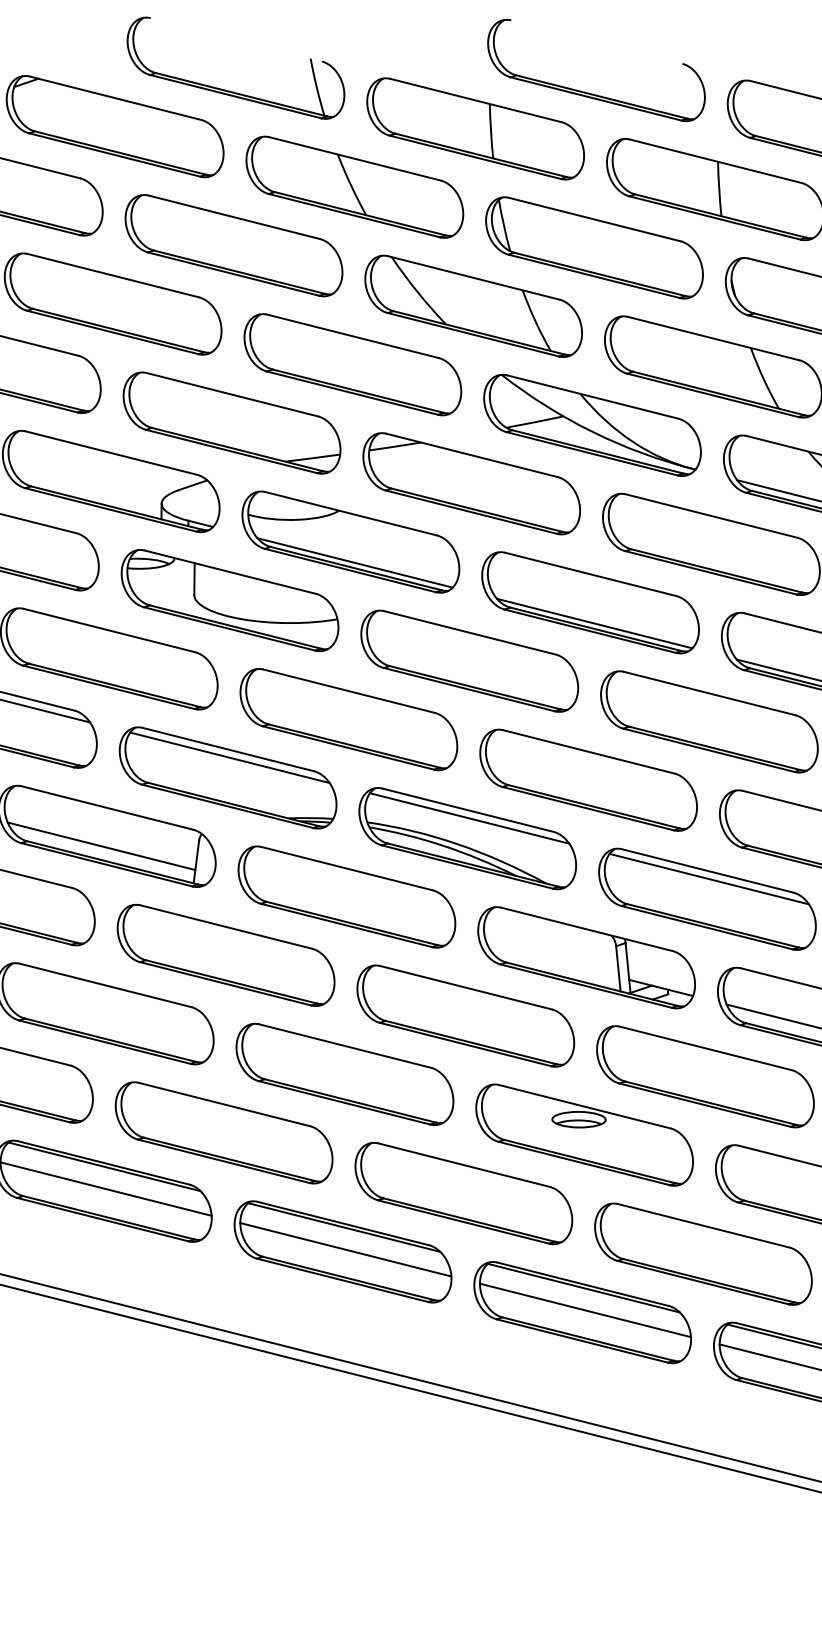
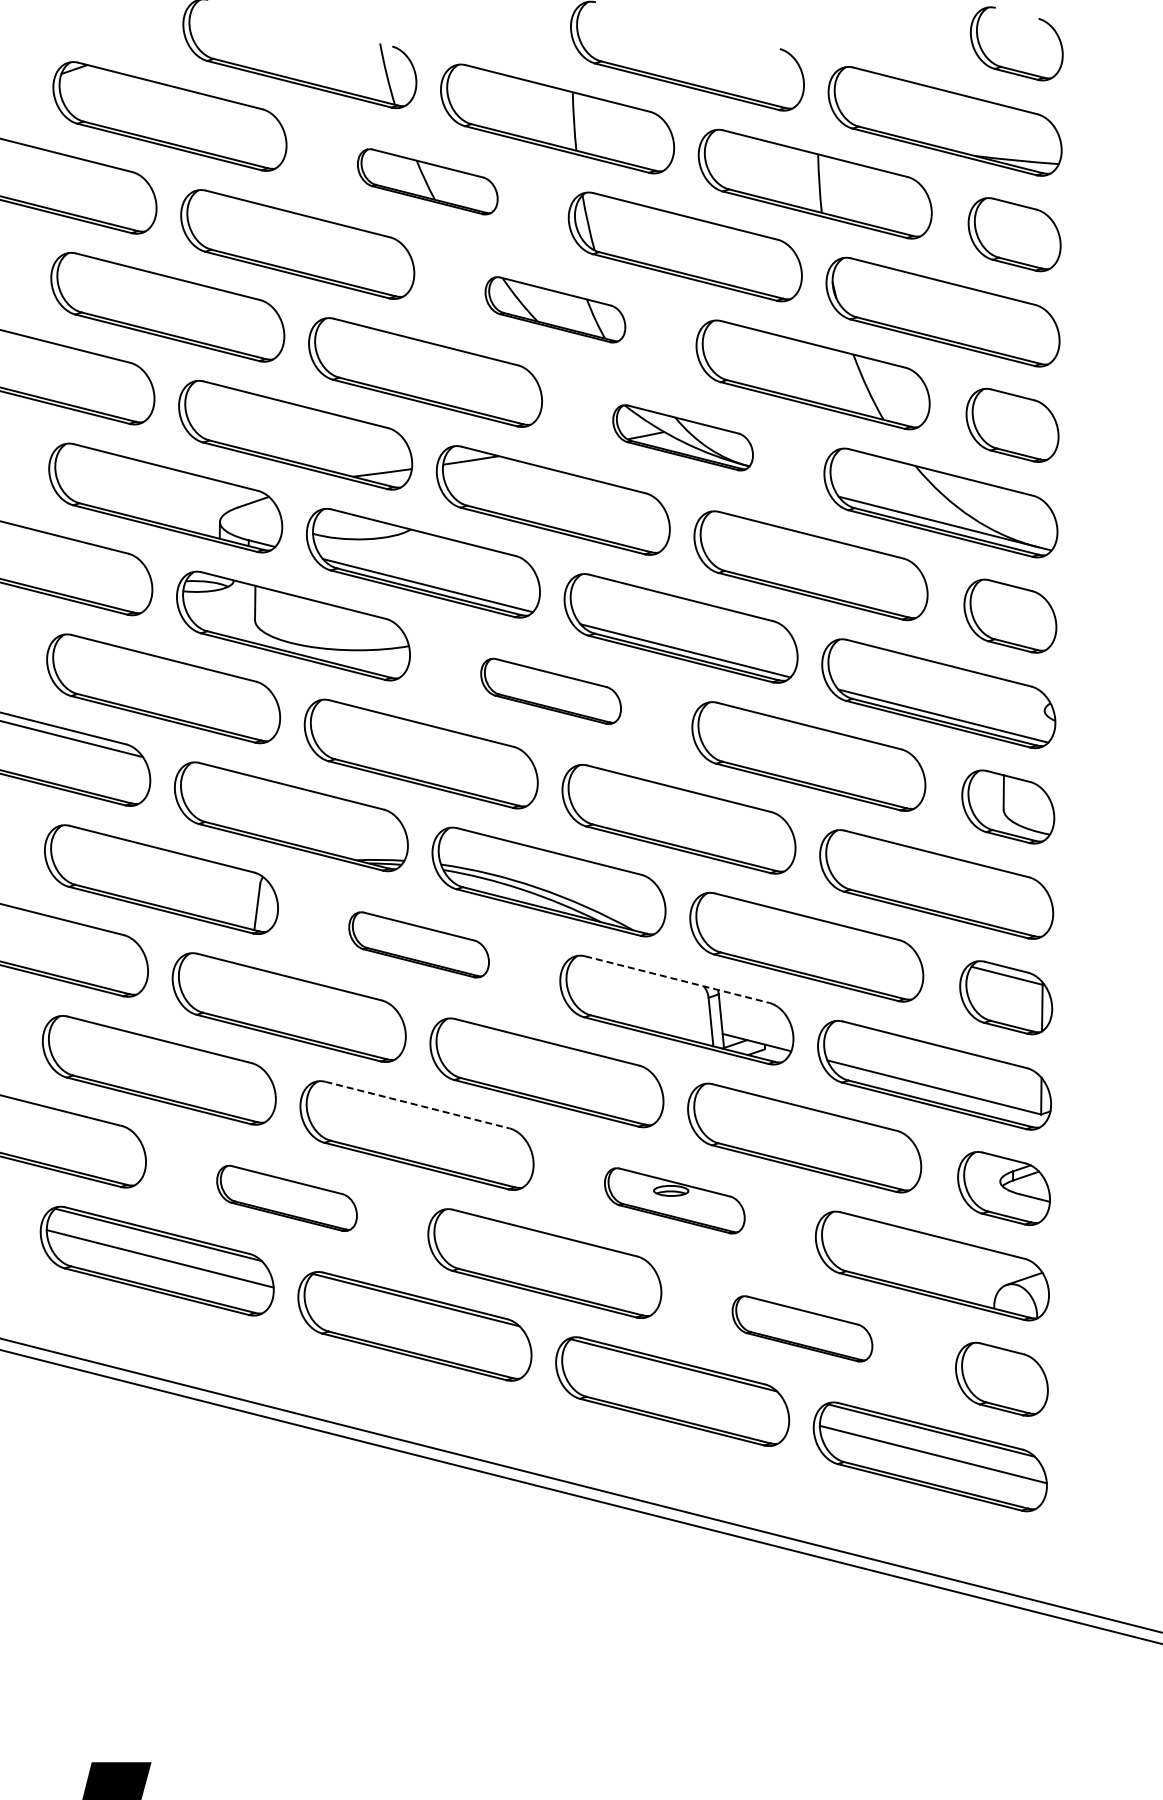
part: (354, 187) -> (427, 181), size x0.6
part: (473, 306) -> (555, 309), size x0.6
part: (591, 425) -> (682, 437), size x0.6
part: (469, 661) -> (550, 691), size x0.6
line: (230, 758) -> (293, 795), removed
line: (469, 818) -> (550, 860), removed
line: (101, 845) -> (155, 889), removed
line: (709, 879) -> (808, 925), removed
part: (346, 896) -> (418, 944), size x0.6
line: (587, 929) -> (677, 979), solid -> dashed
line: (345, 1046) -> (417, 1105), solid -> dashed
part: (223, 1132) -> (286, 1198), size x0.6
part: (584, 1134) -> (674, 1200), size x0.6
line: (345, 1249) -> (417, 1323), removed
part: (703, 1253) -> (802, 1328), size x0.6
line: (585, 1310) -> (675, 1389), removed

